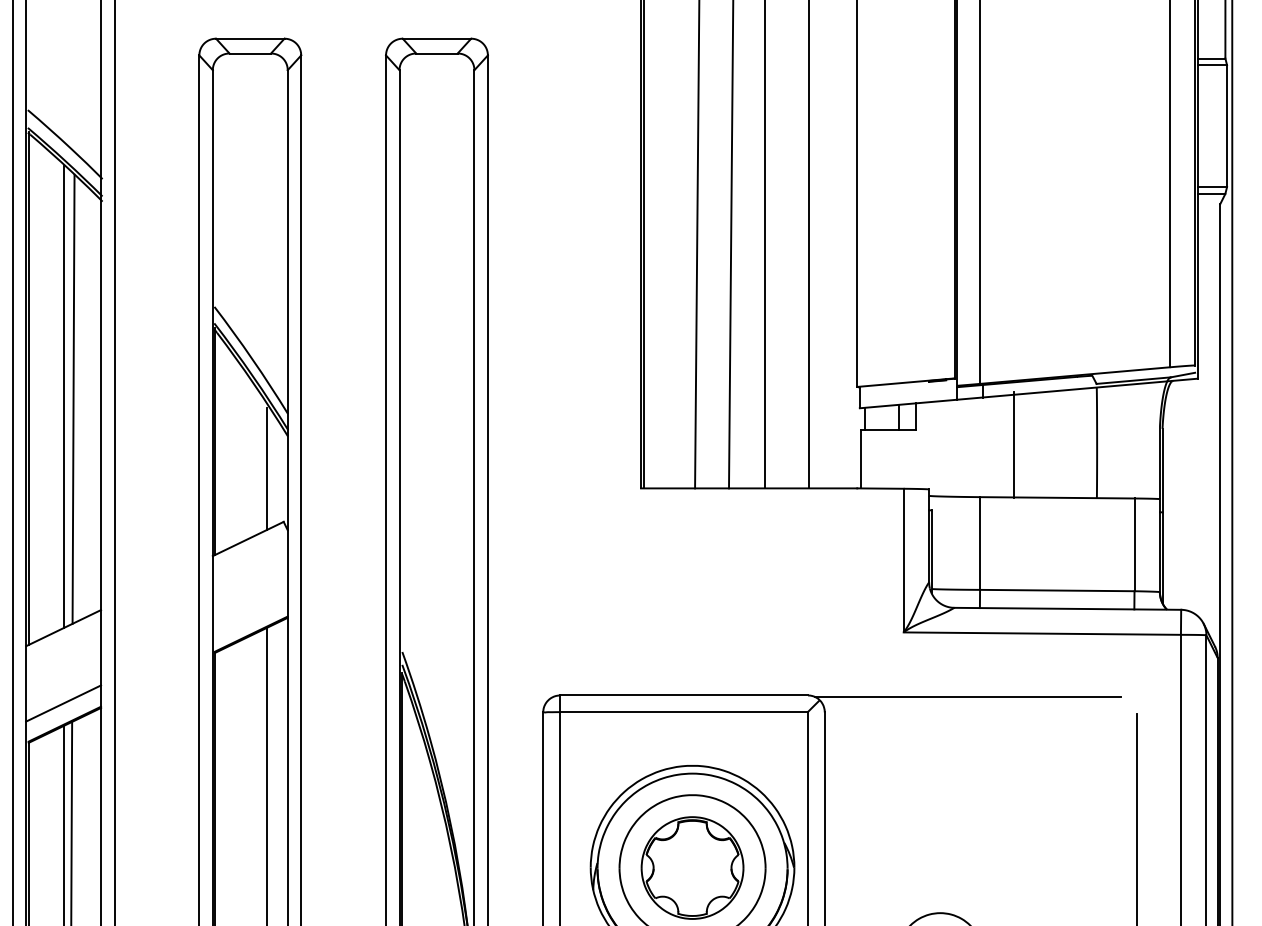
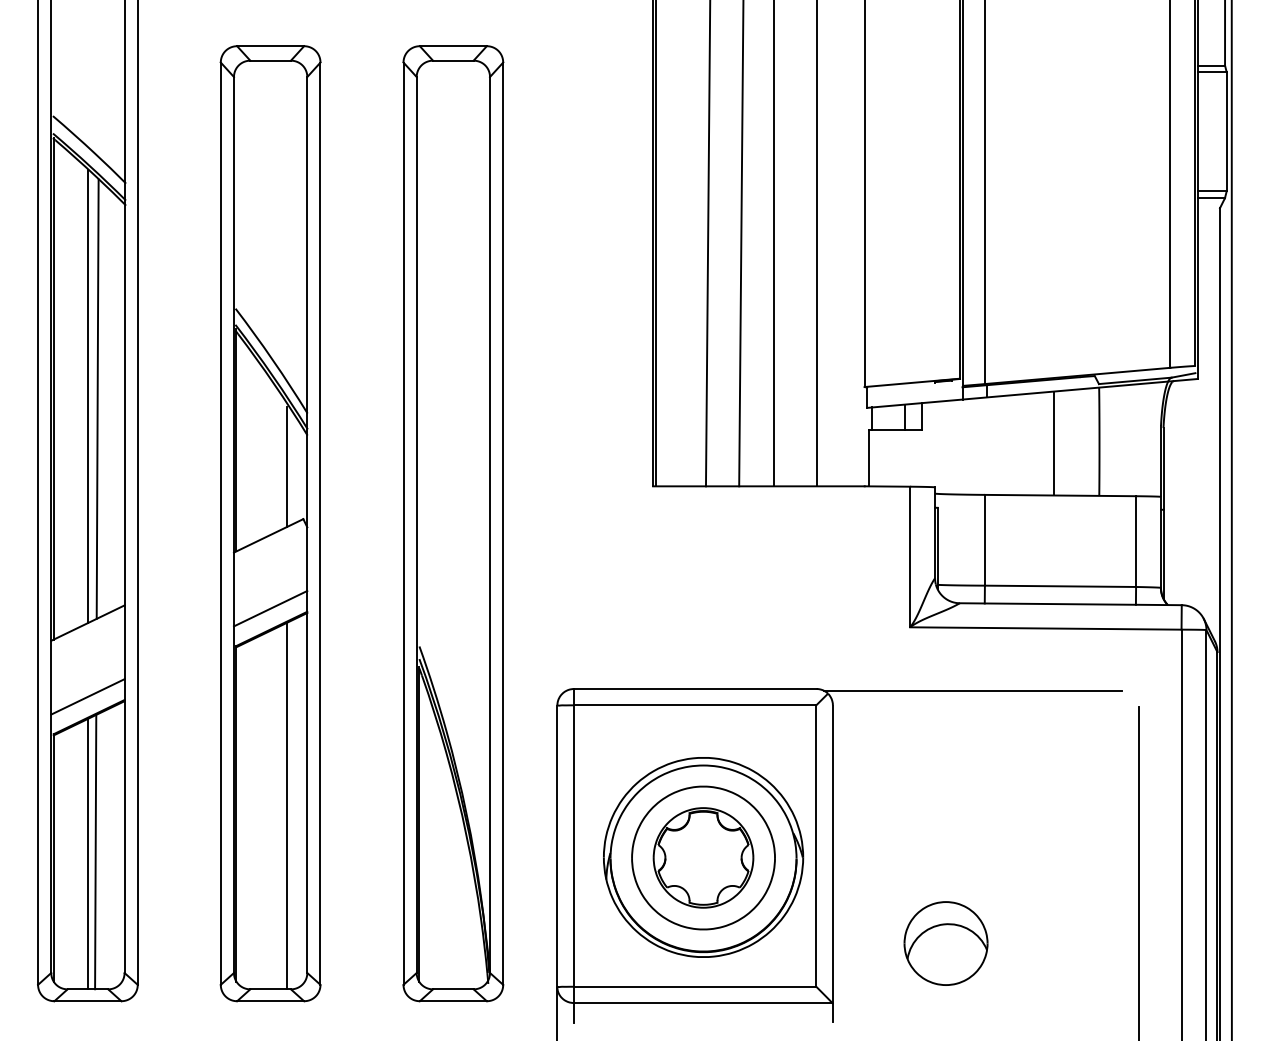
line: (1013, 444) -> (1053, 443), moved
line: (250, 613) -> (270, 608), added

